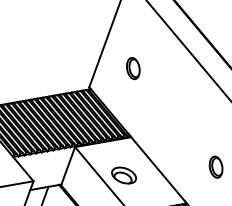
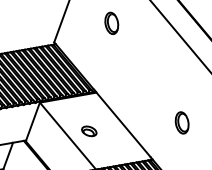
part: (133, 68) -> (111, 23), moved
part: (123, 175) -> (88, 131), size x0.6

